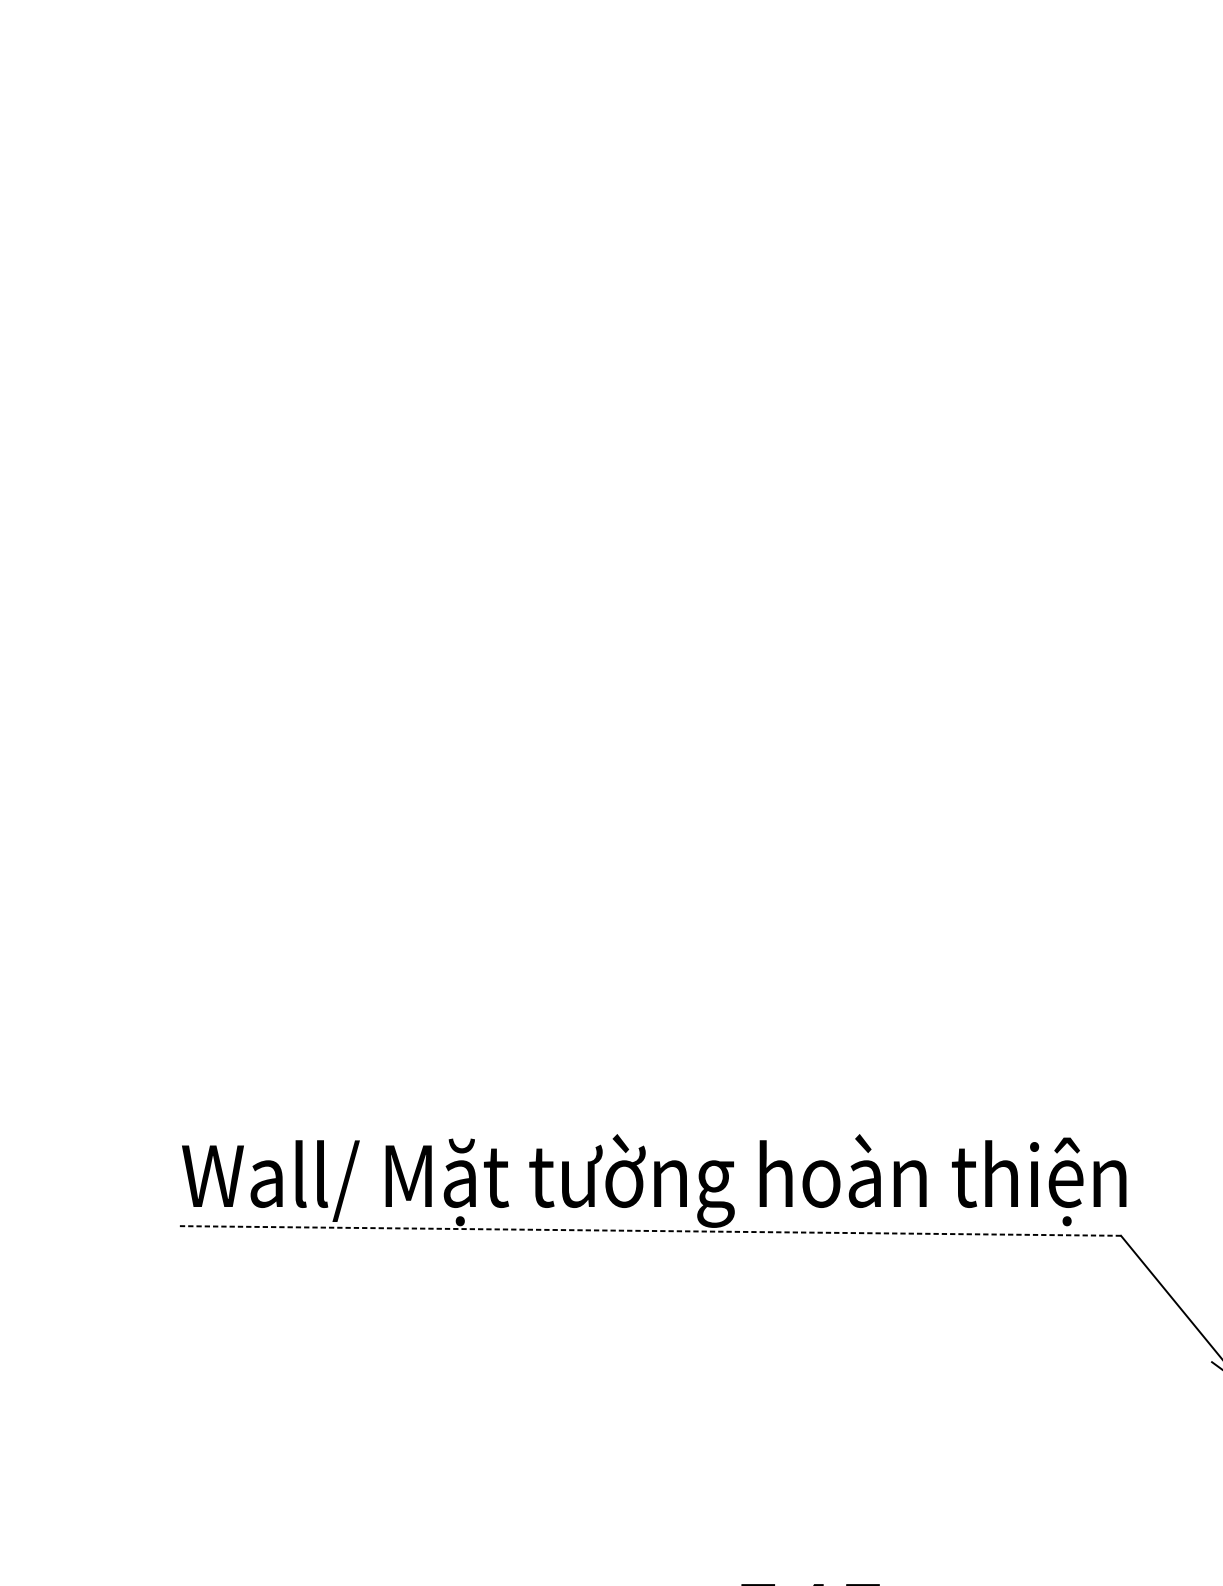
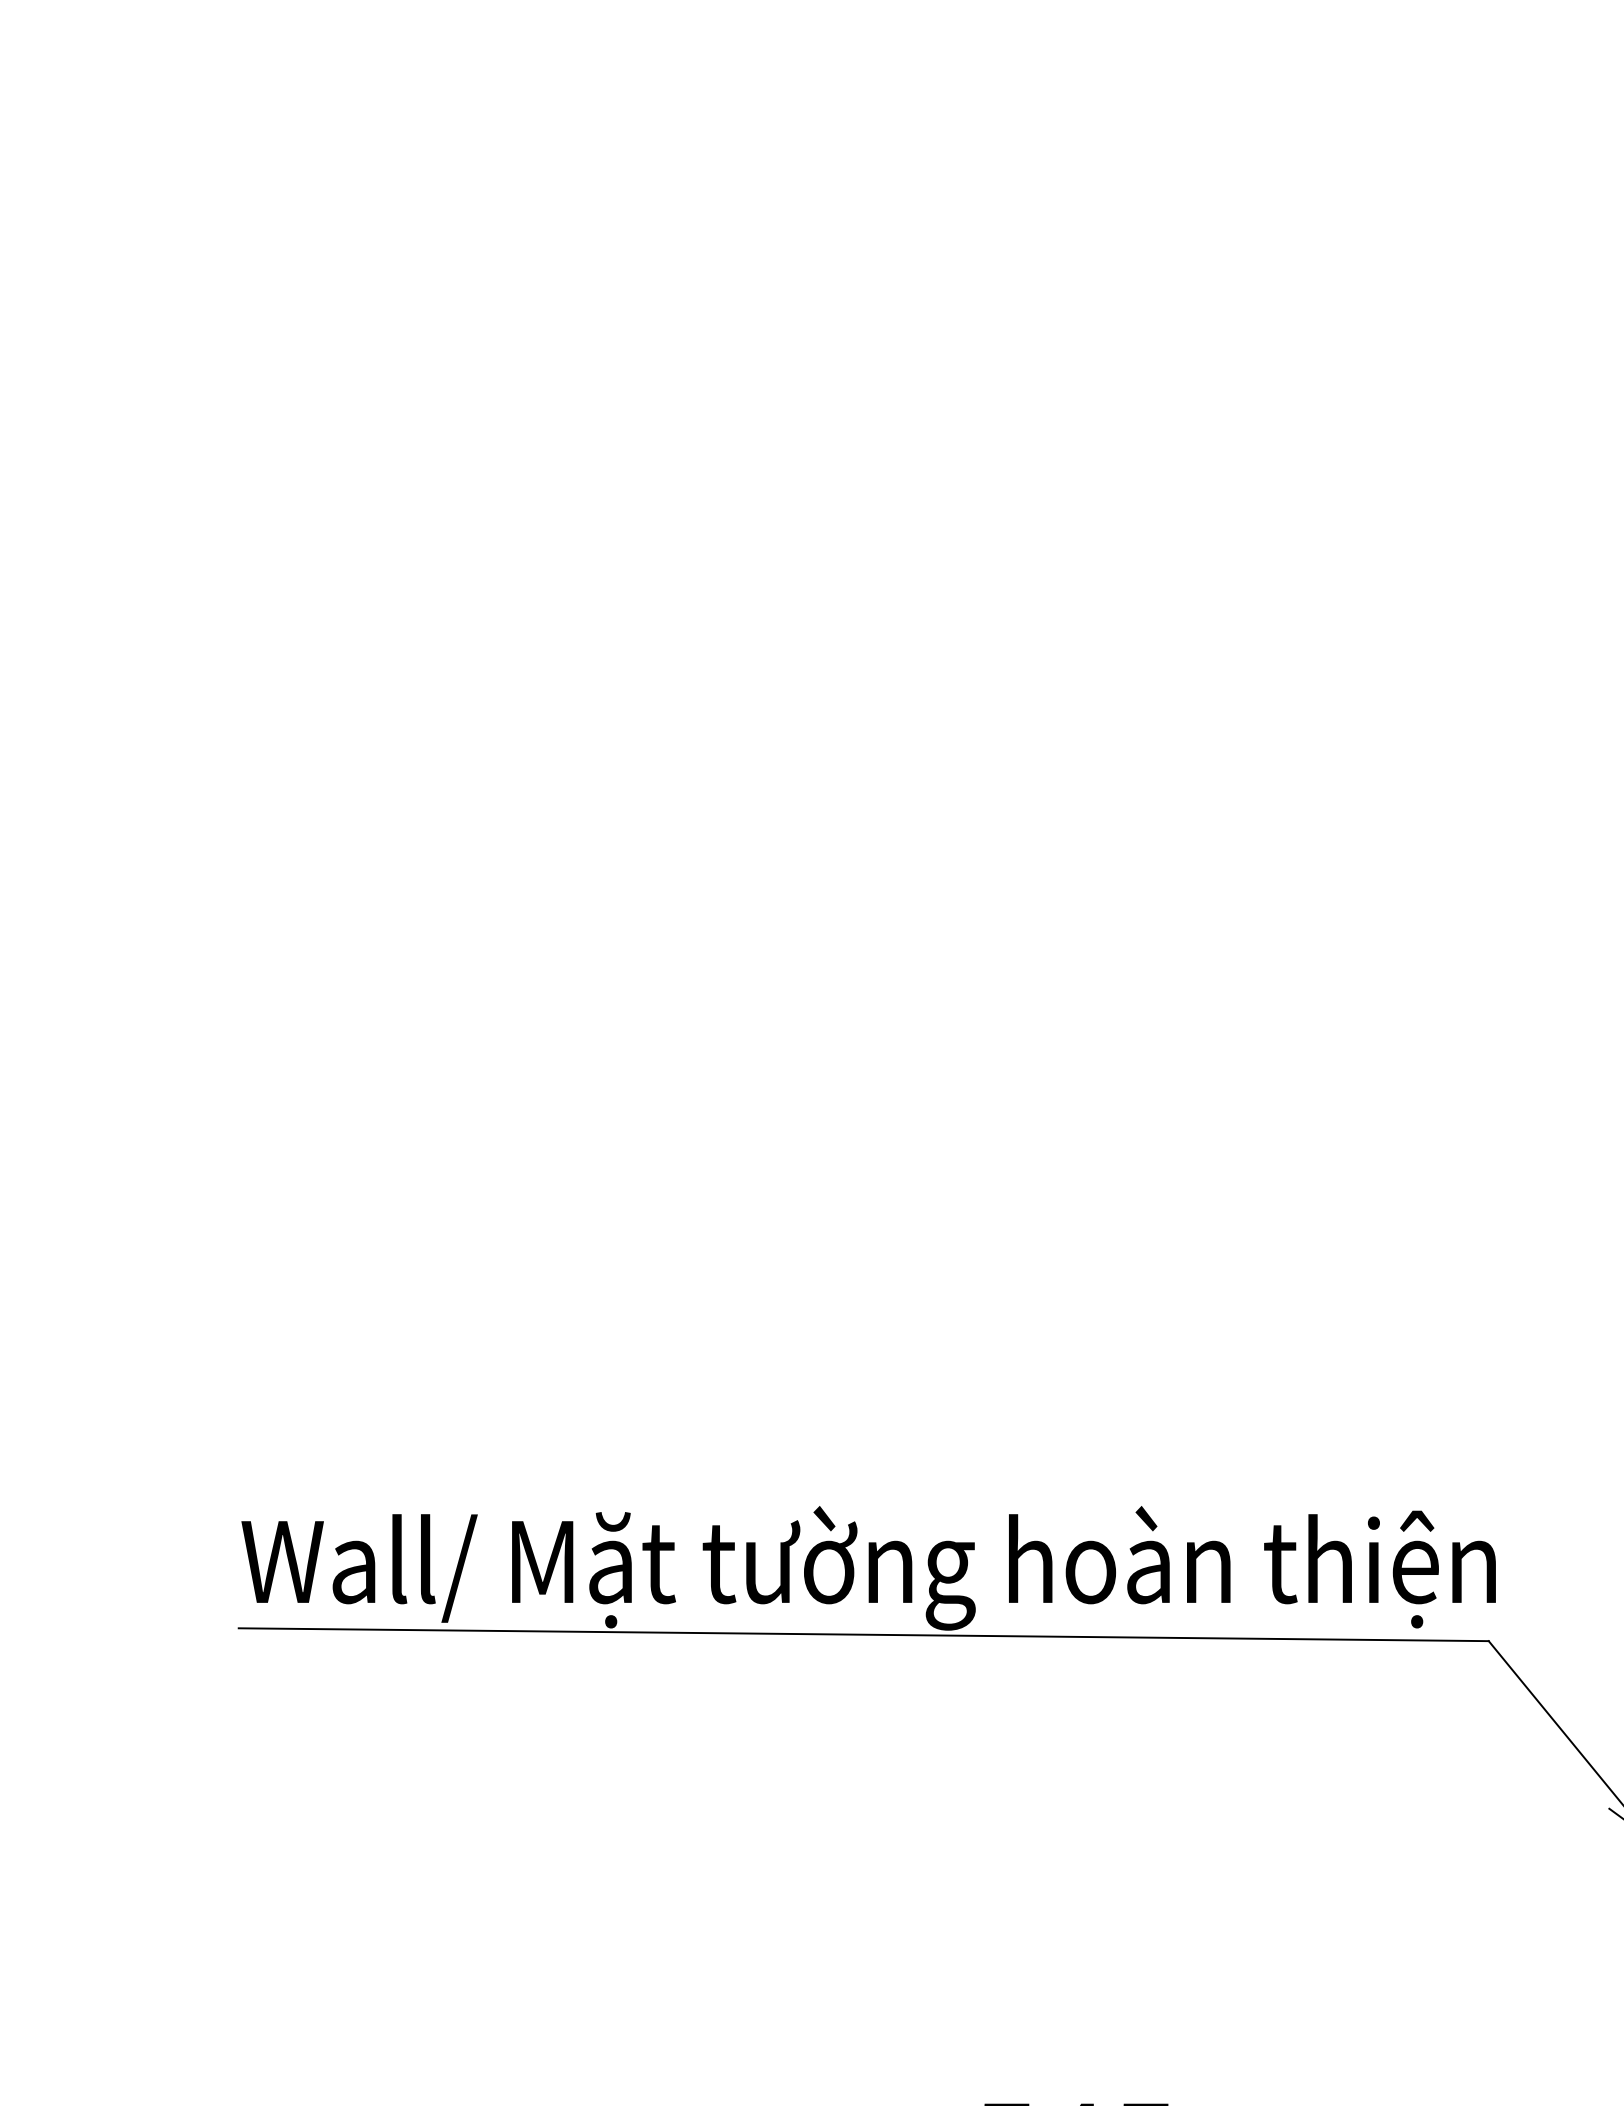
line: (651, 1230) -> (864, 1634), dashed -> solid

